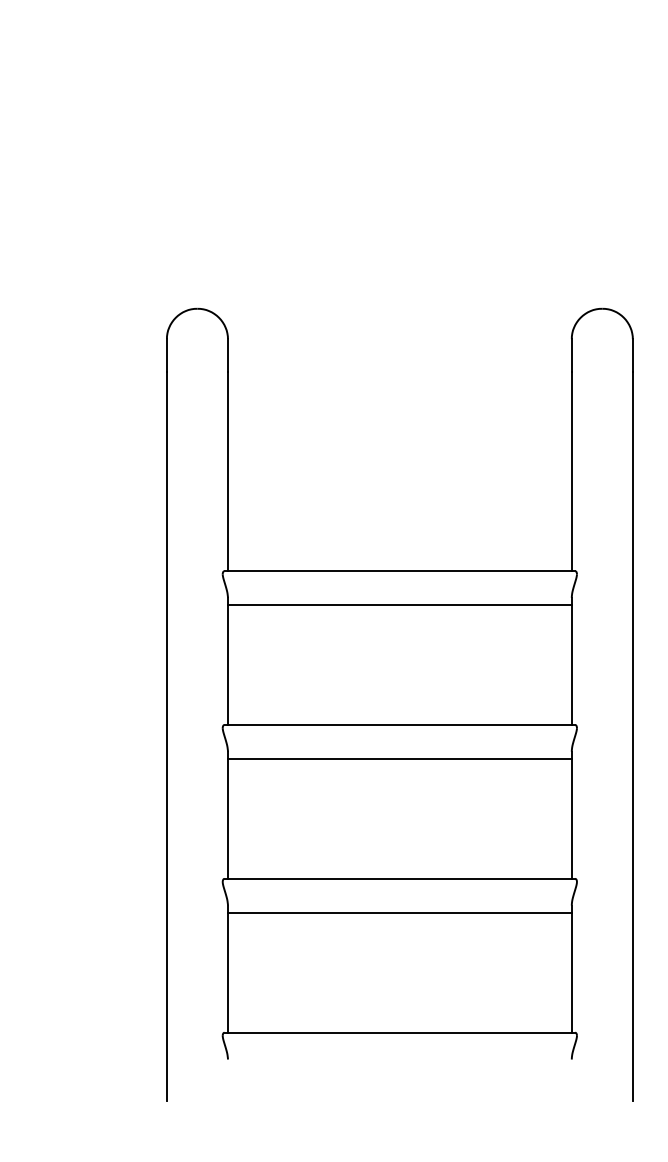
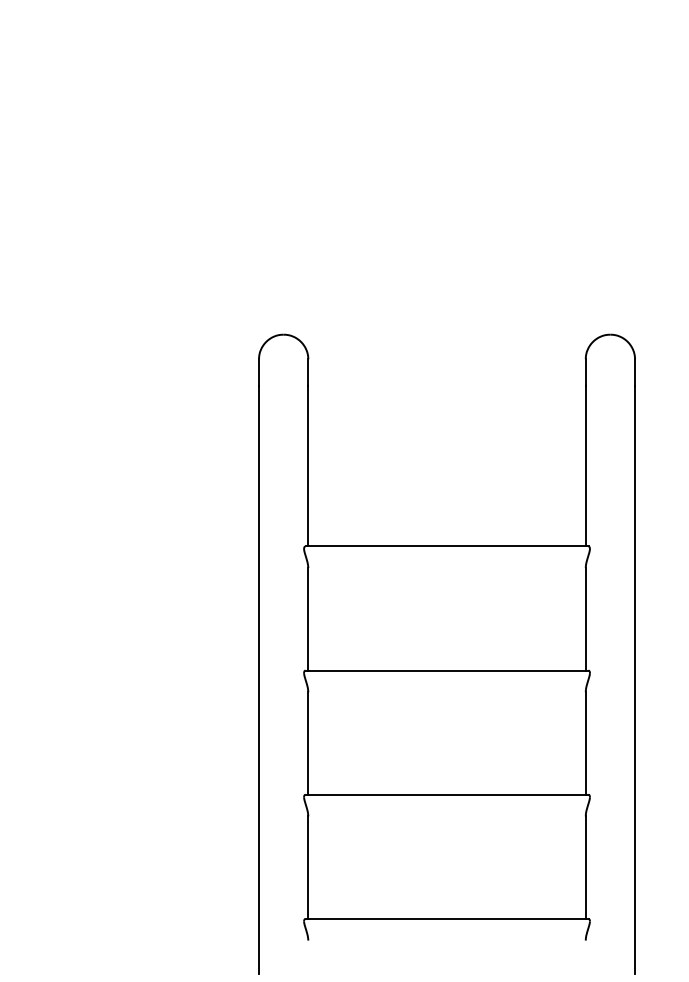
line: (399, 604) -> (446, 573), removed
line: (399, 759) -> (446, 698), removed
line: (399, 913) -> (446, 822), removed

